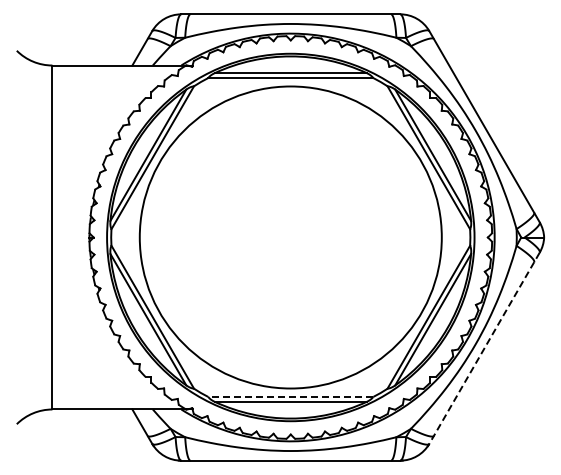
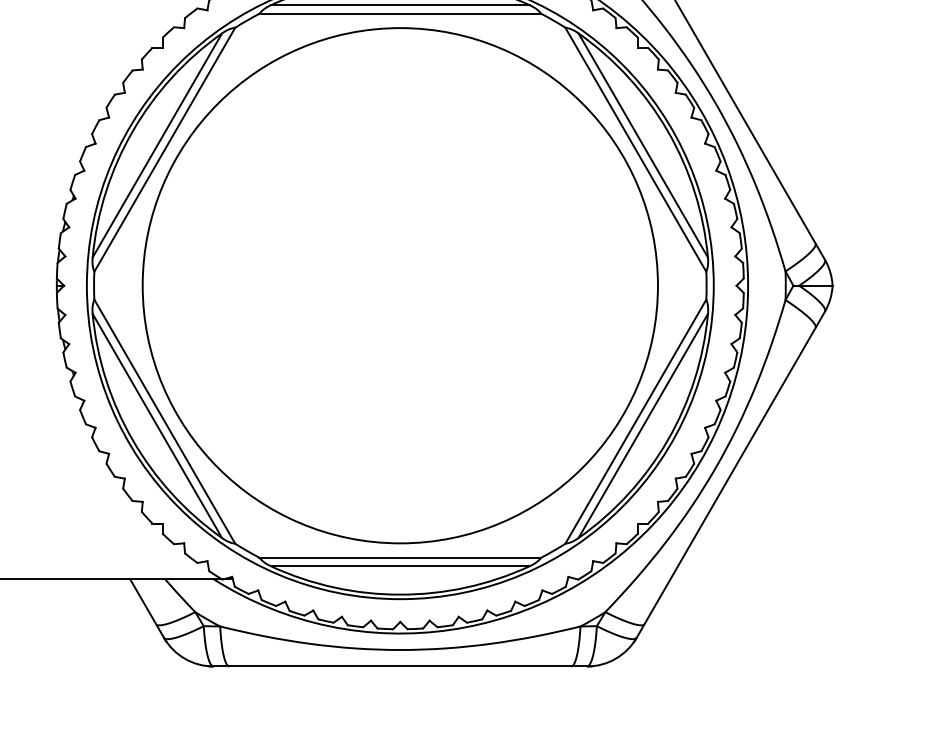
line: (484, 348) -> (730, 475), dashed -> solid
line: (290, 396) -> (399, 556), dashed -> solid

